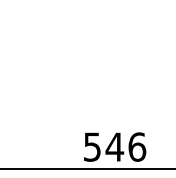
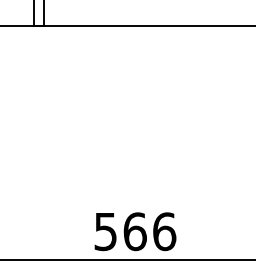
text: (114, 146) -> (134, 231), 546 -> 566

